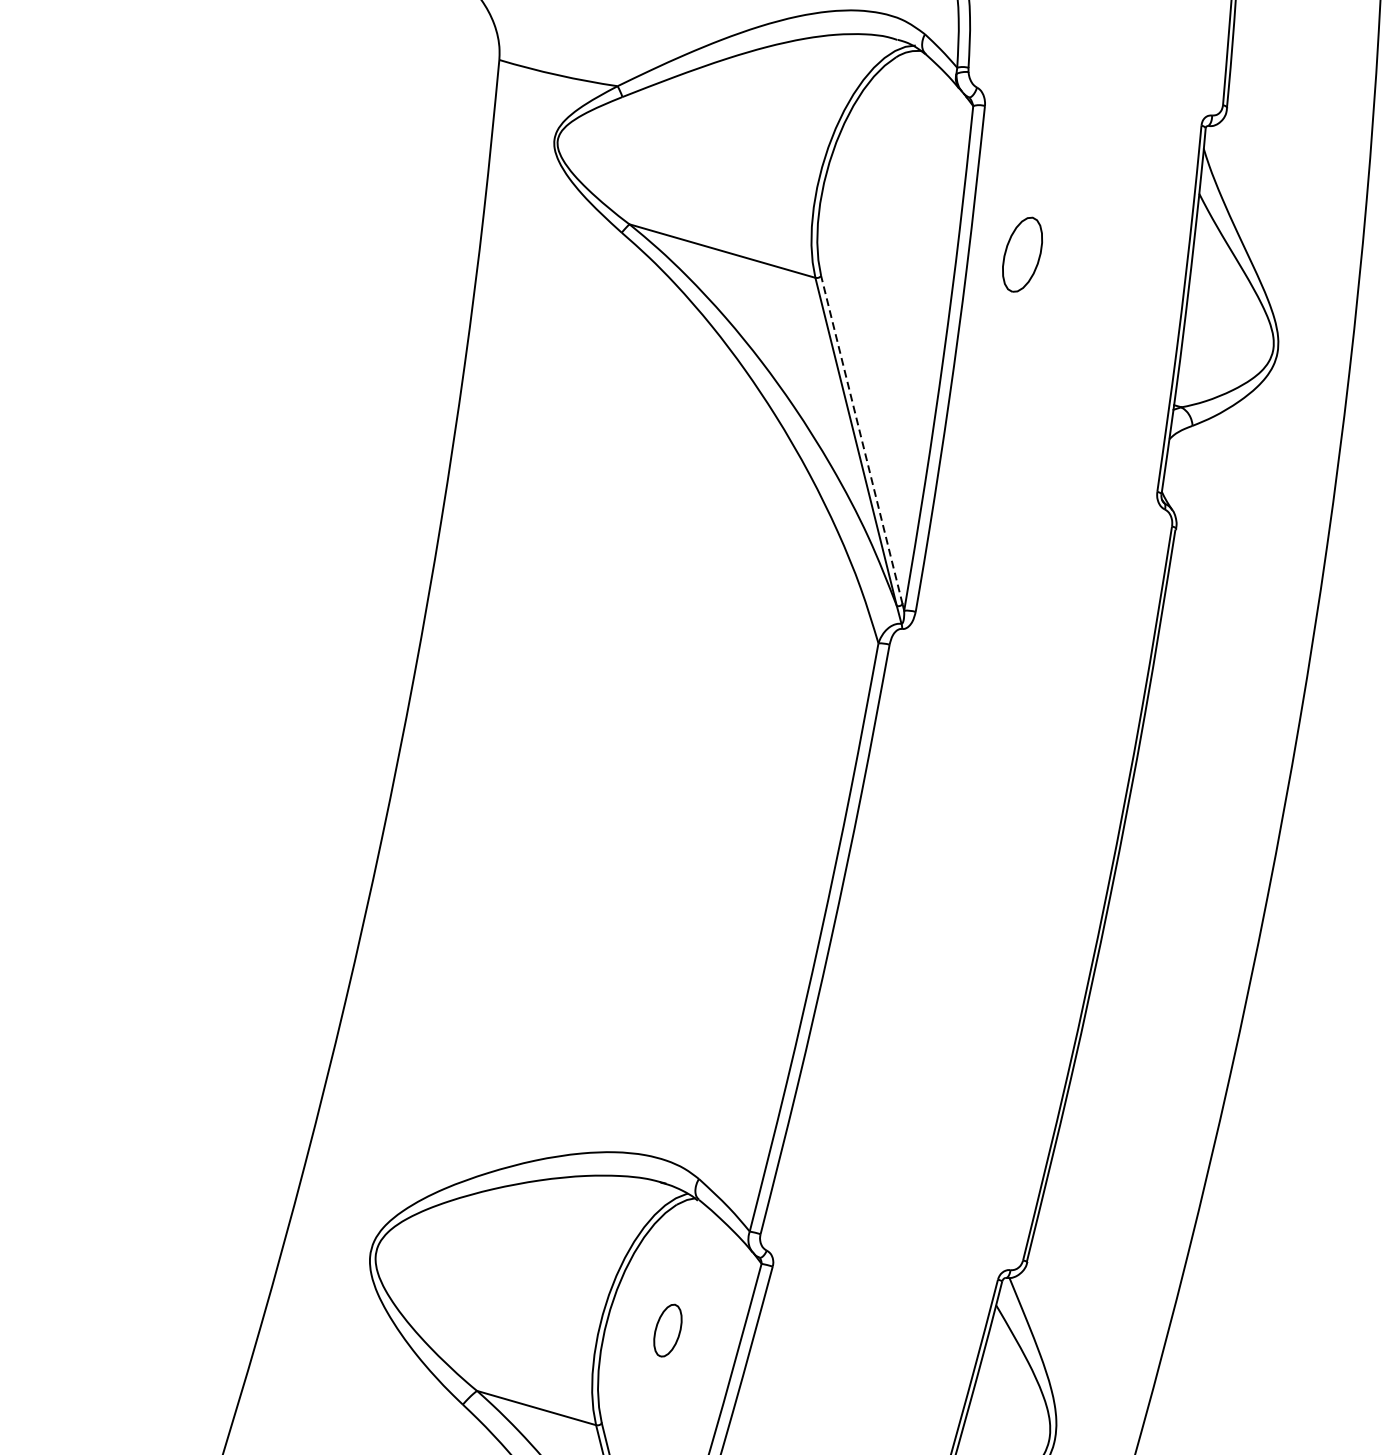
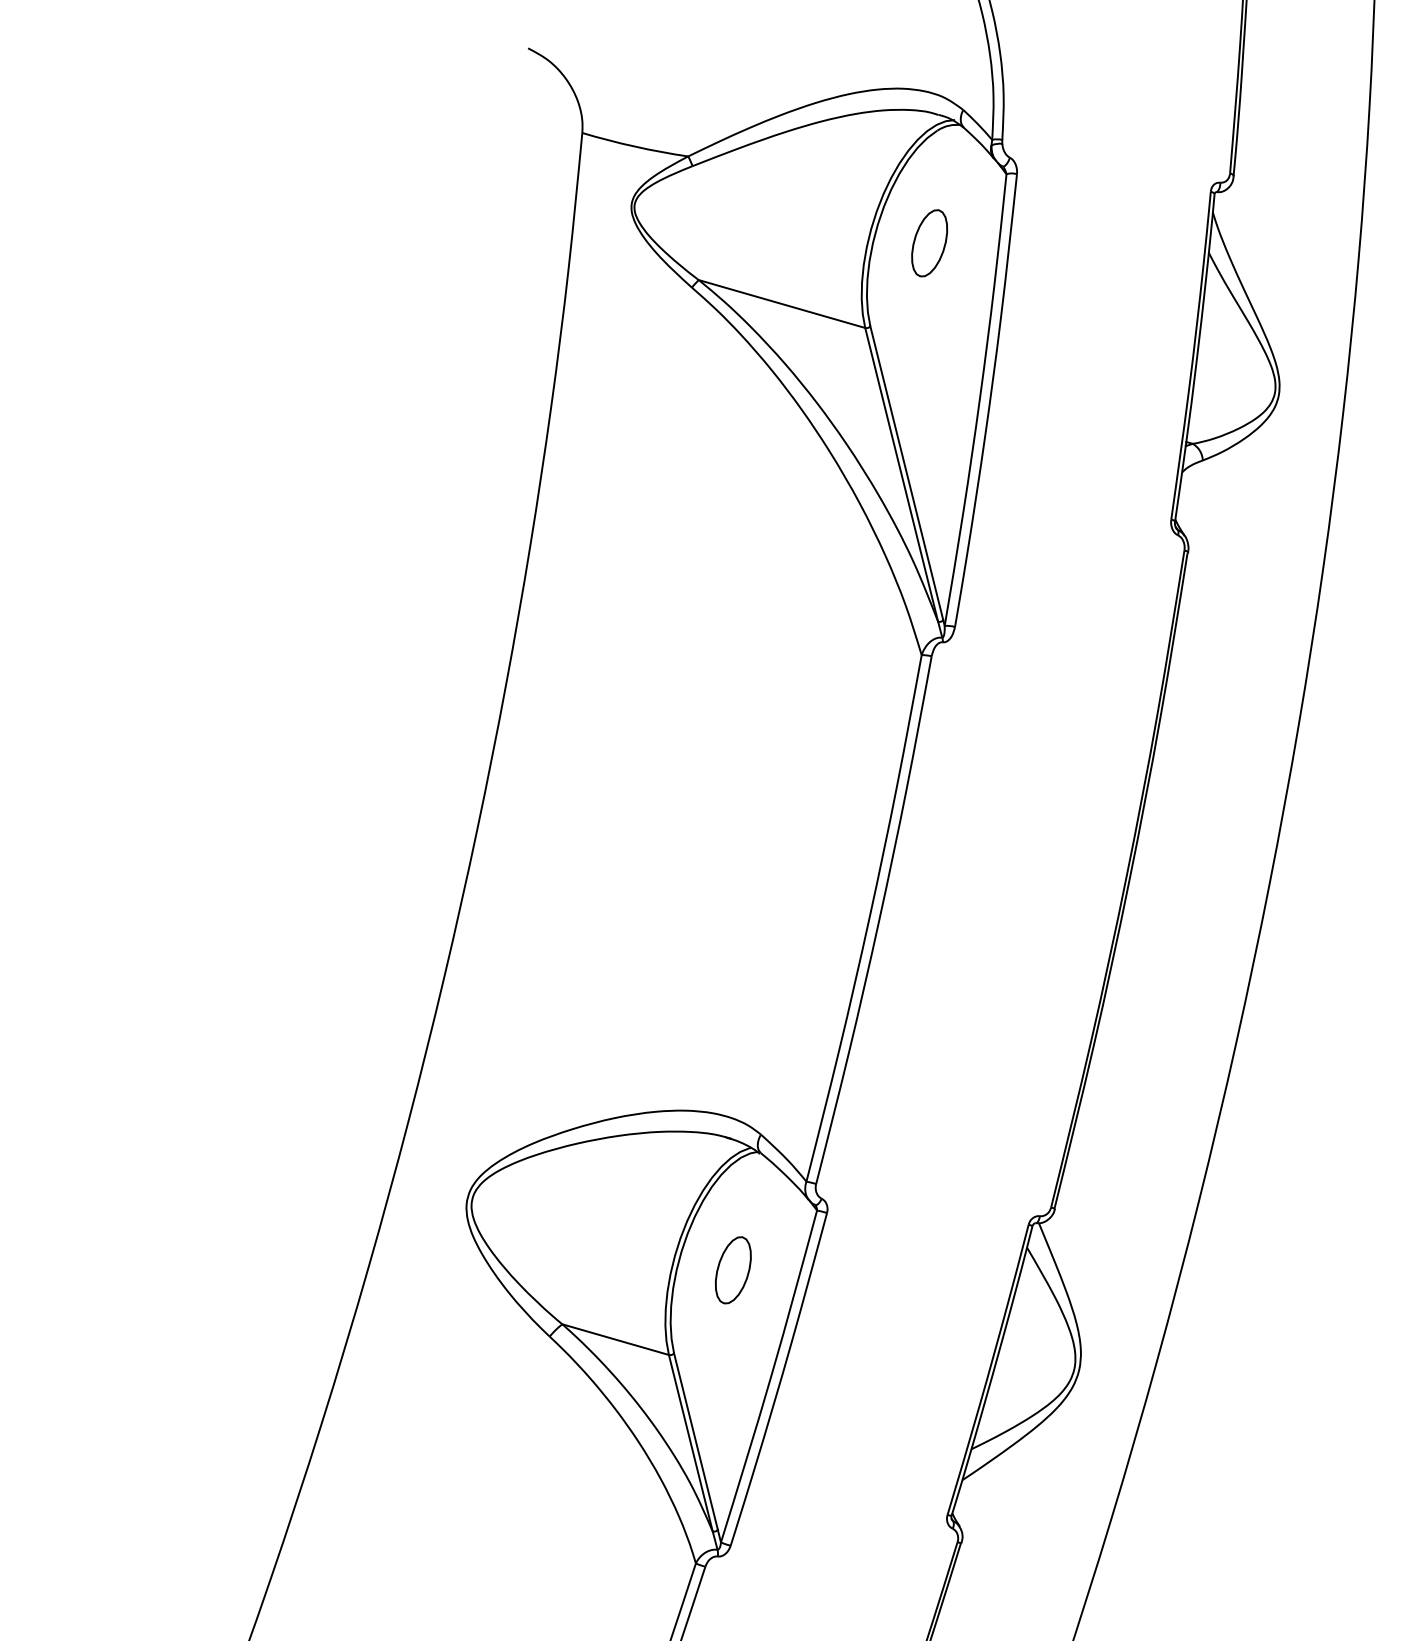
part: (1022, 254) -> (929, 243), moved
line: (861, 439) -> (906, 472), dashed -> solid
part: (667, 1330) -> (732, 1270), size x1.43

